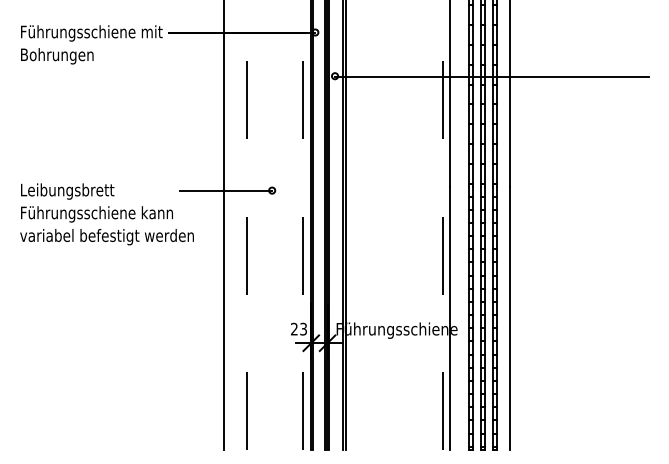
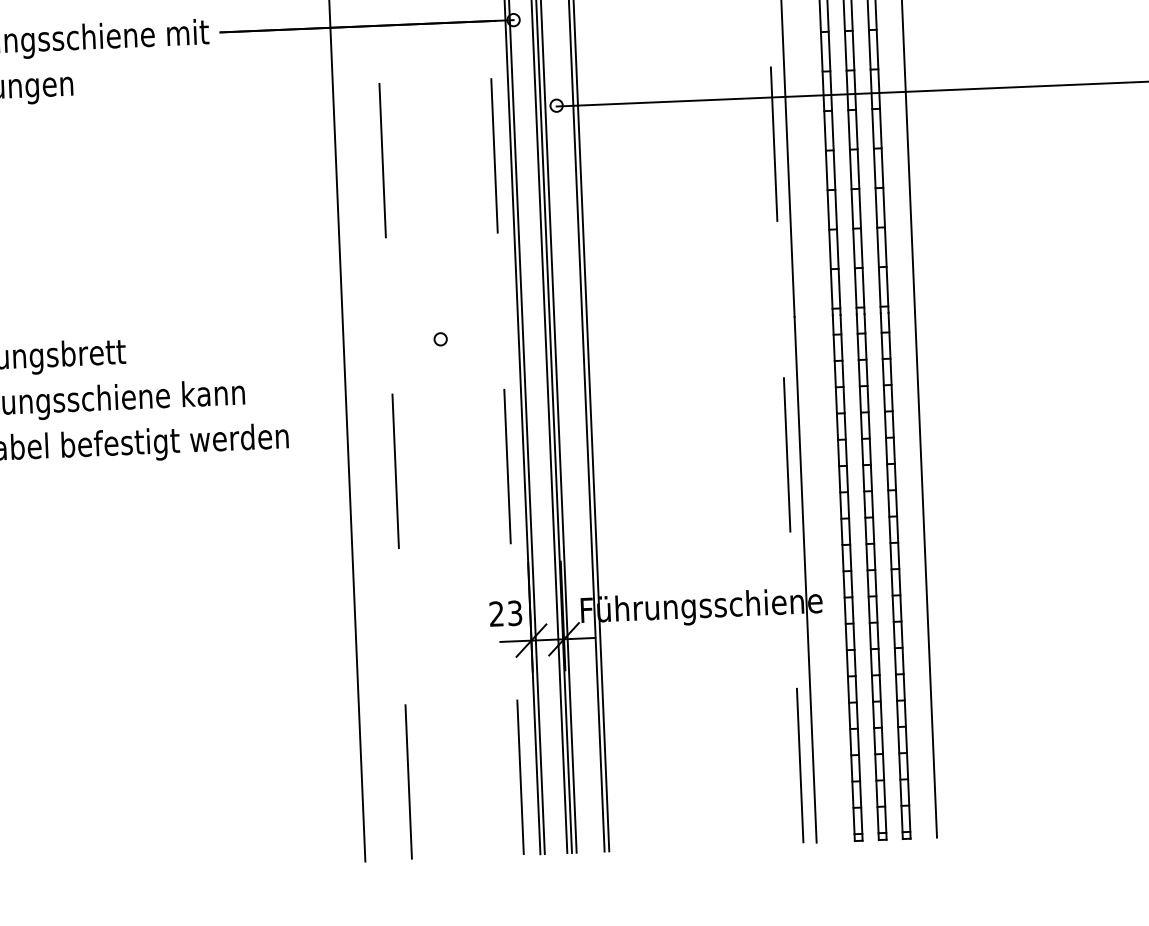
line: (226, 190) -> (349, 342), removed

